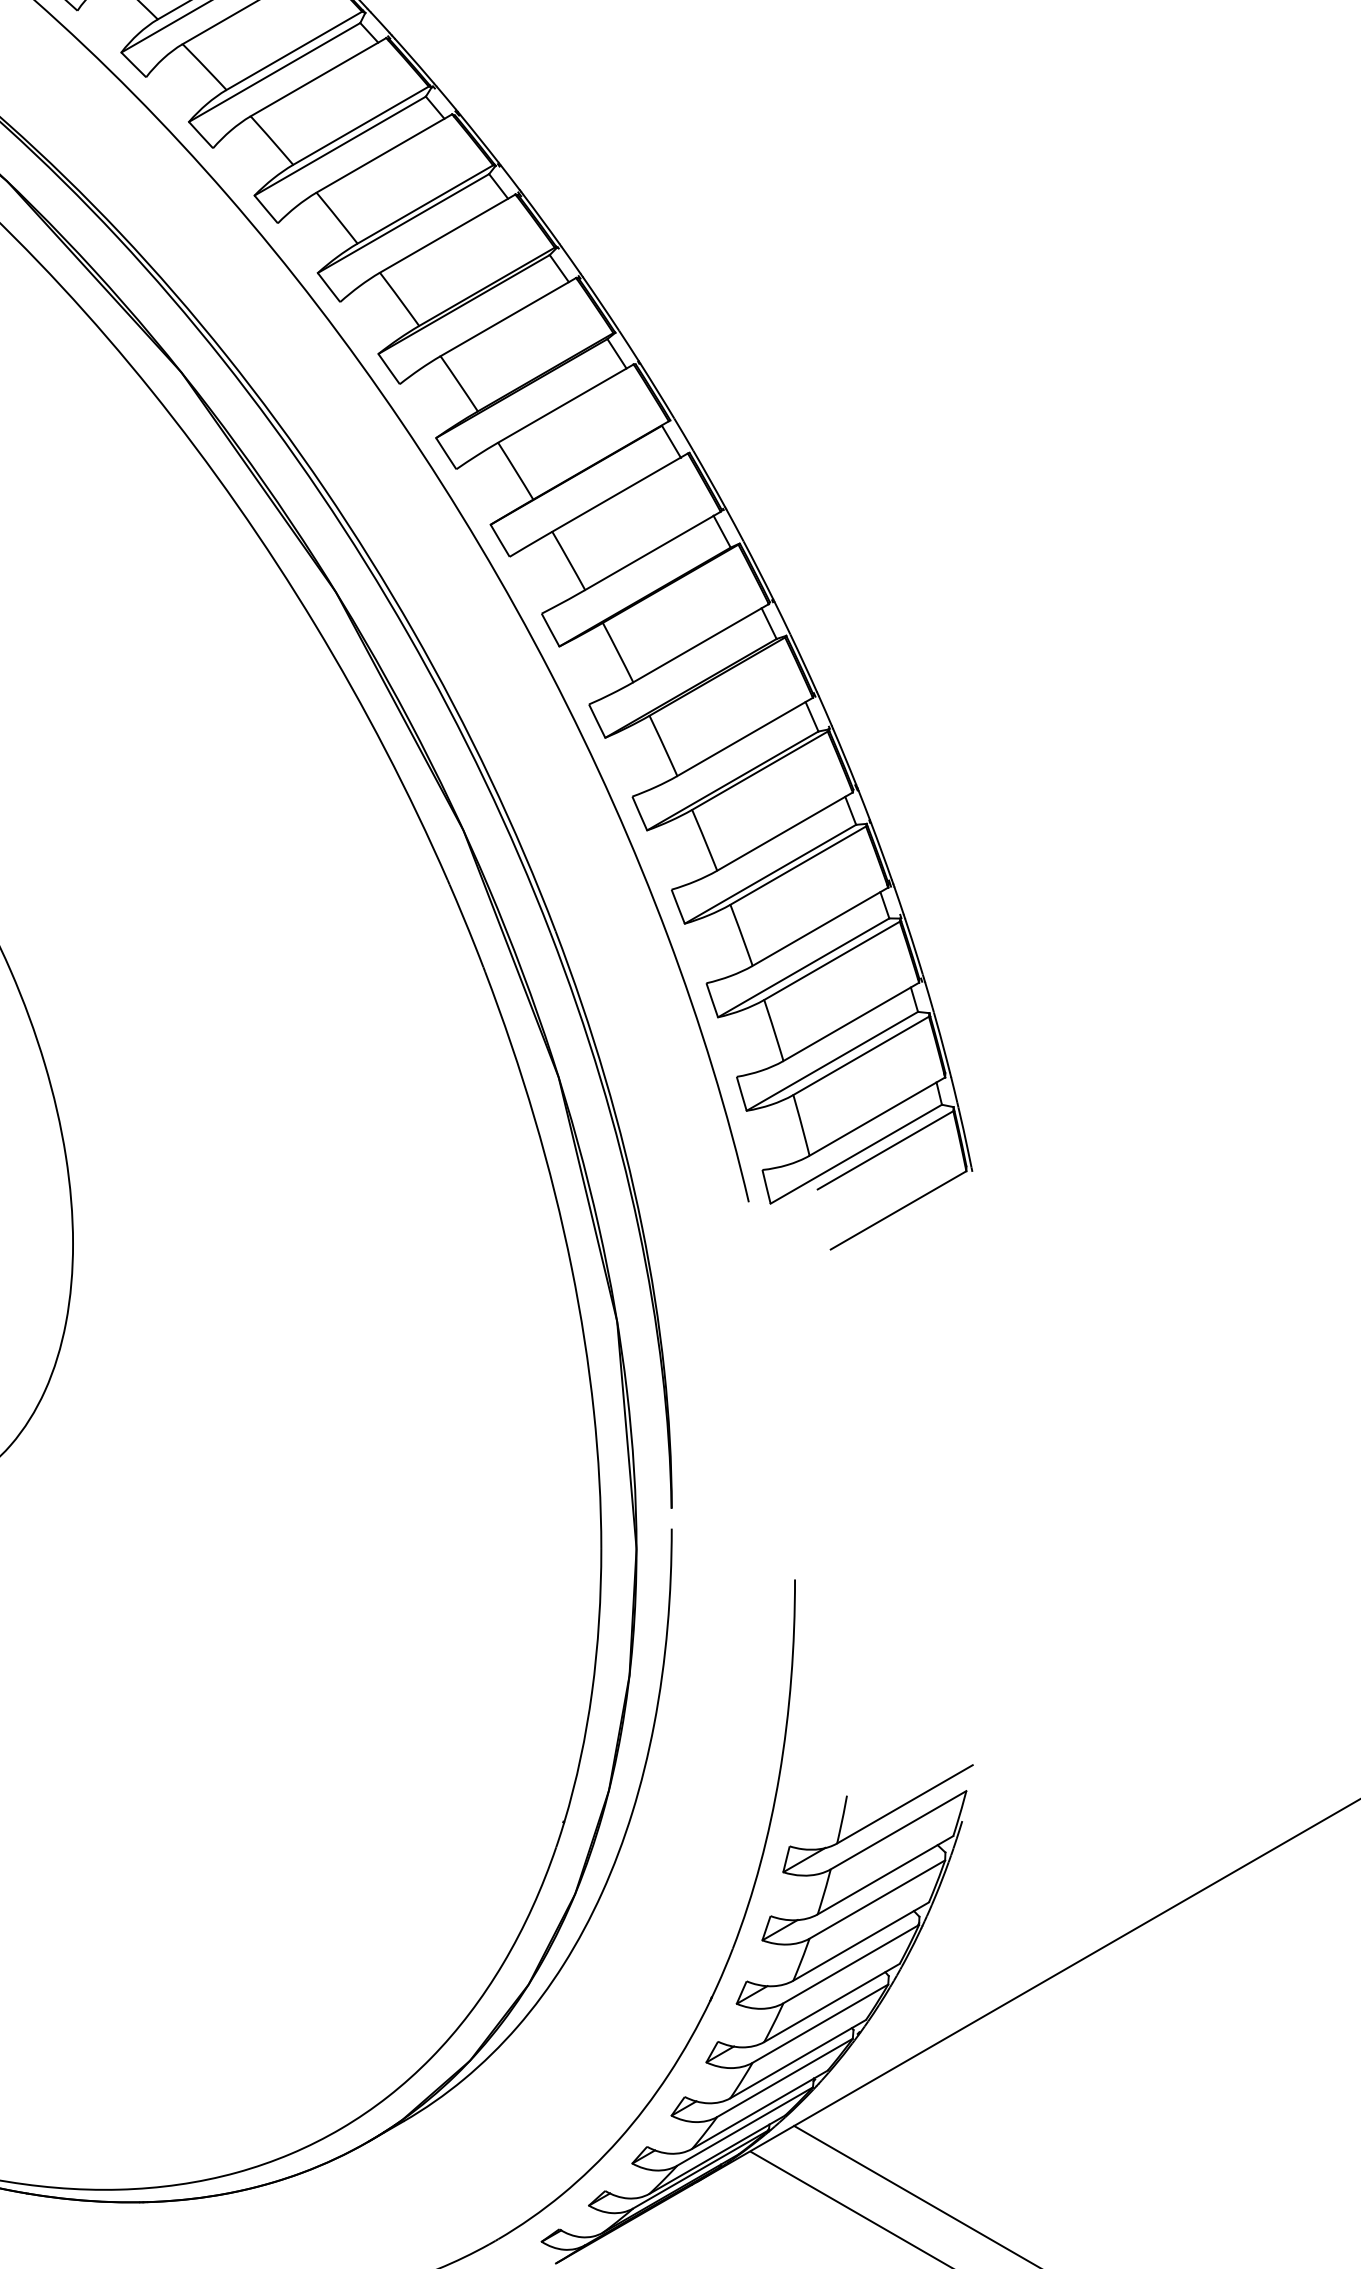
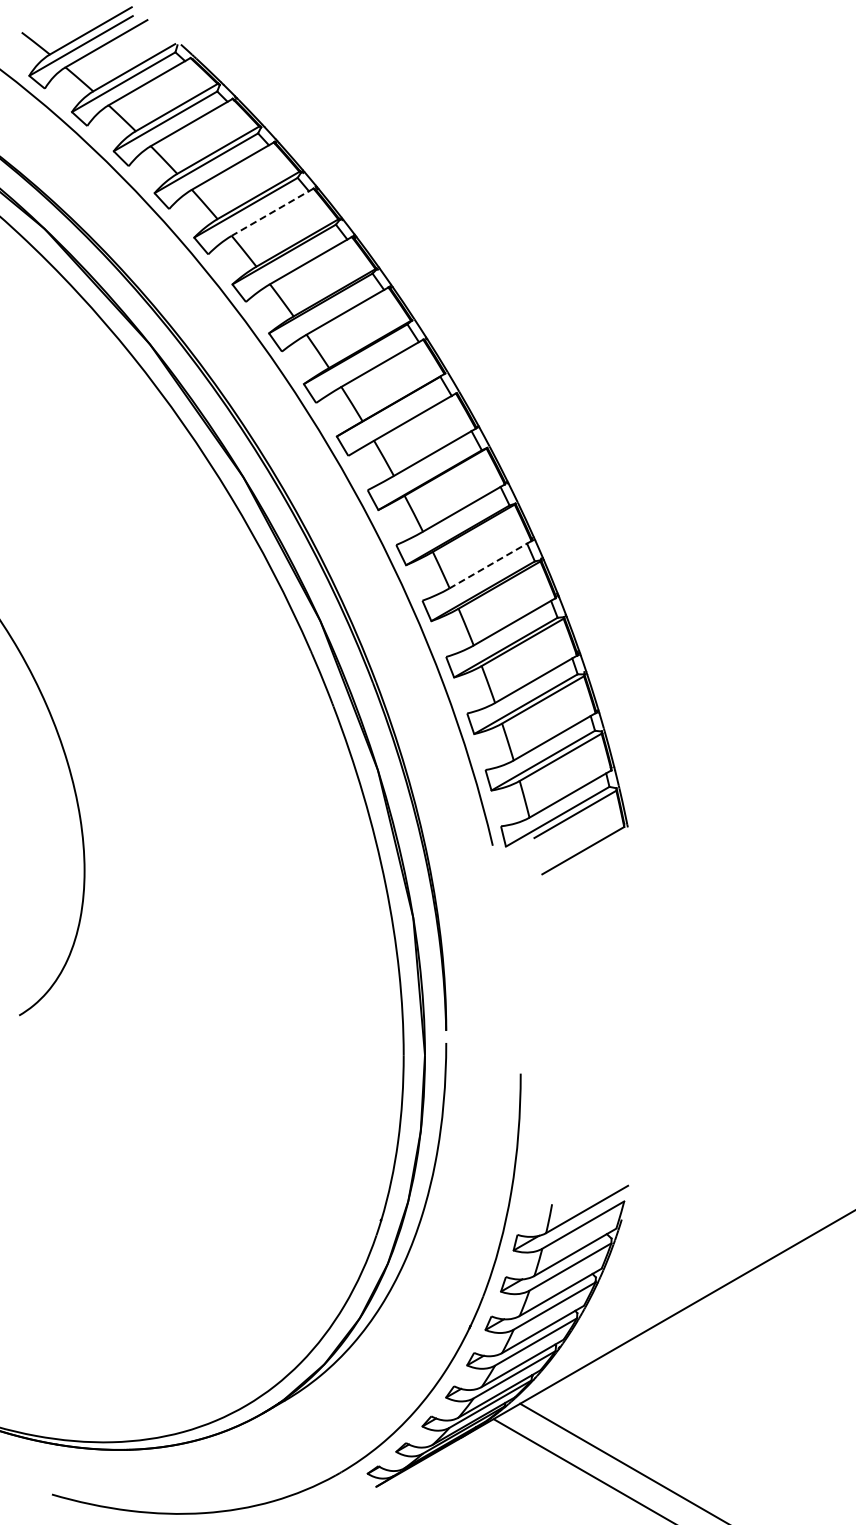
line: (384, 153) -> (272, 212), solid -> dashed
line: (744, 736) -> (490, 564), solid -> dashed

